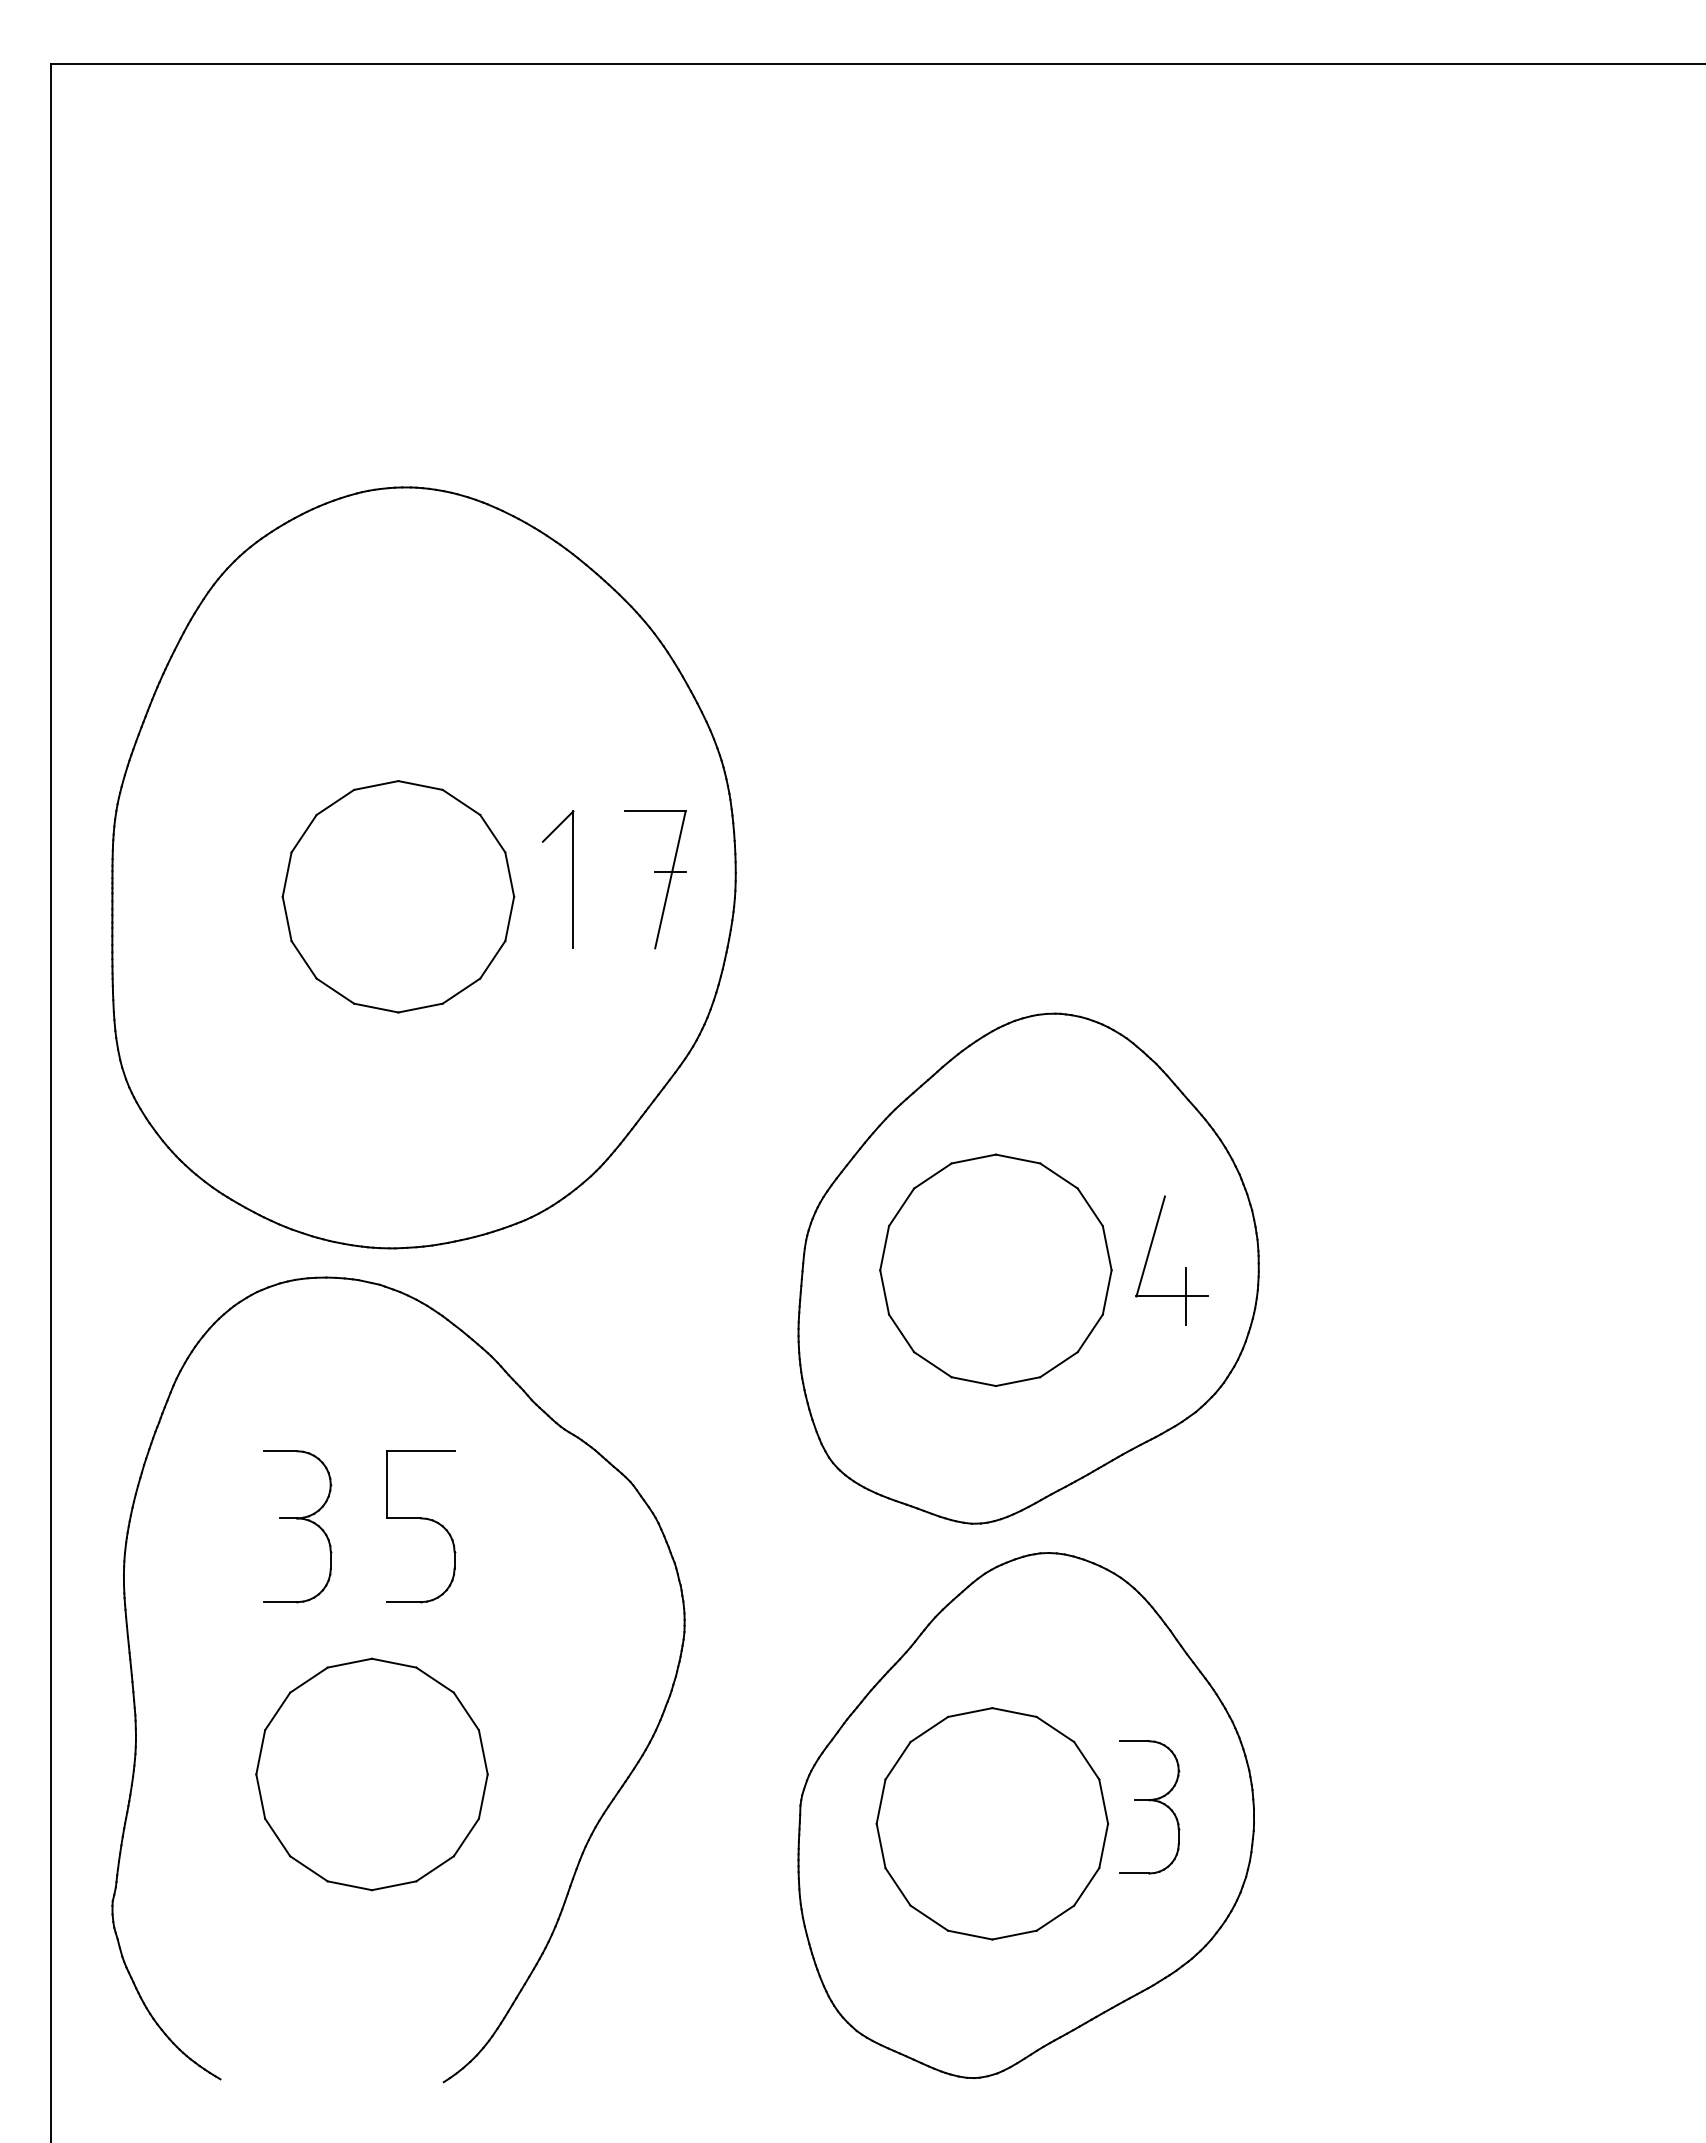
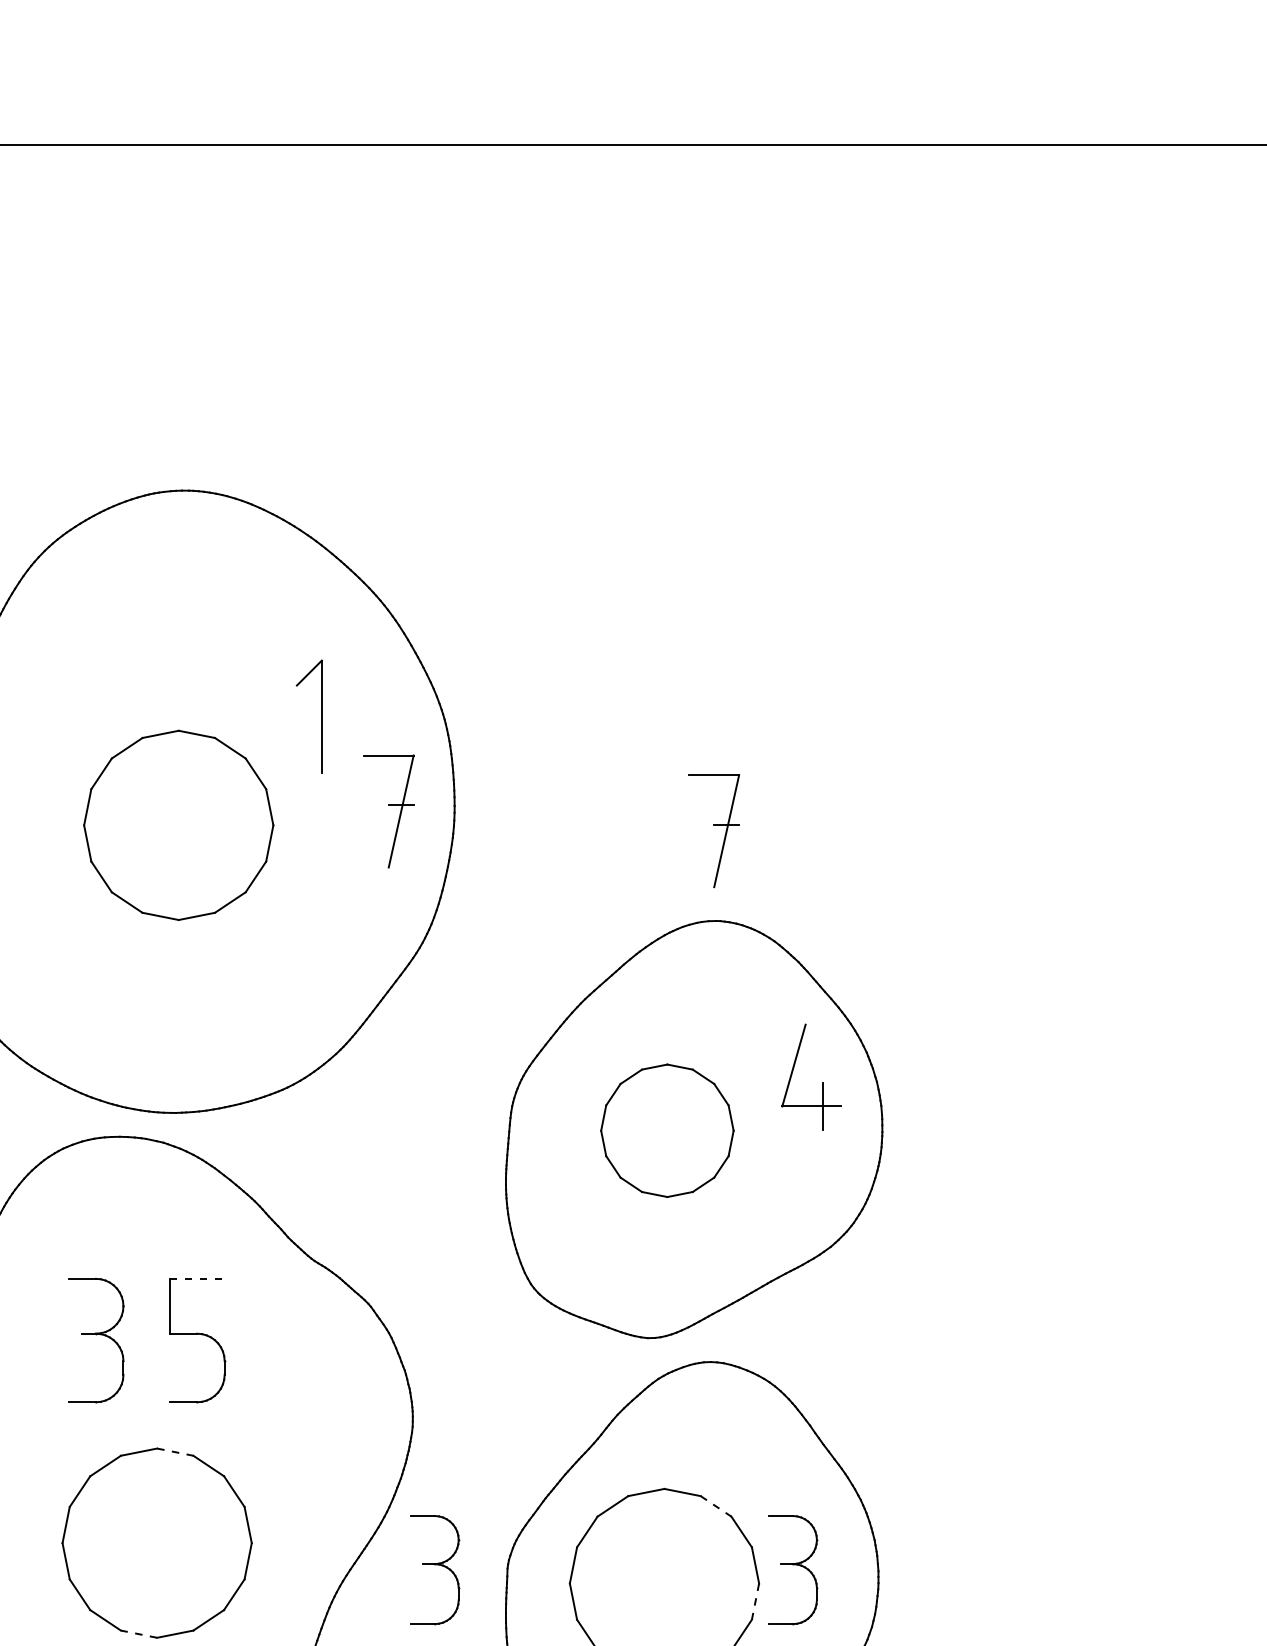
part: (572, 879) -> (321, 716), moved
part: (1053, 896) -> (714, 825), added
part: (1185, 1267) -> (822, 1082), moved
part: (995, 1269) -> (667, 1130), size x0.7
line: (421, 1451) -> (197, 1279), solid -> dashed
line: (394, 1663) -> (175, 1452), solid -> dashed
line: (1055, 1729) -> (716, 1506), solid -> dashed
part: (711, 1807) -> (434, 1570), added
line: (1103, 1845) -> (755, 1601), solid -> dashed
line: (349, 1885) -> (138, 1633), solid -> dashed

